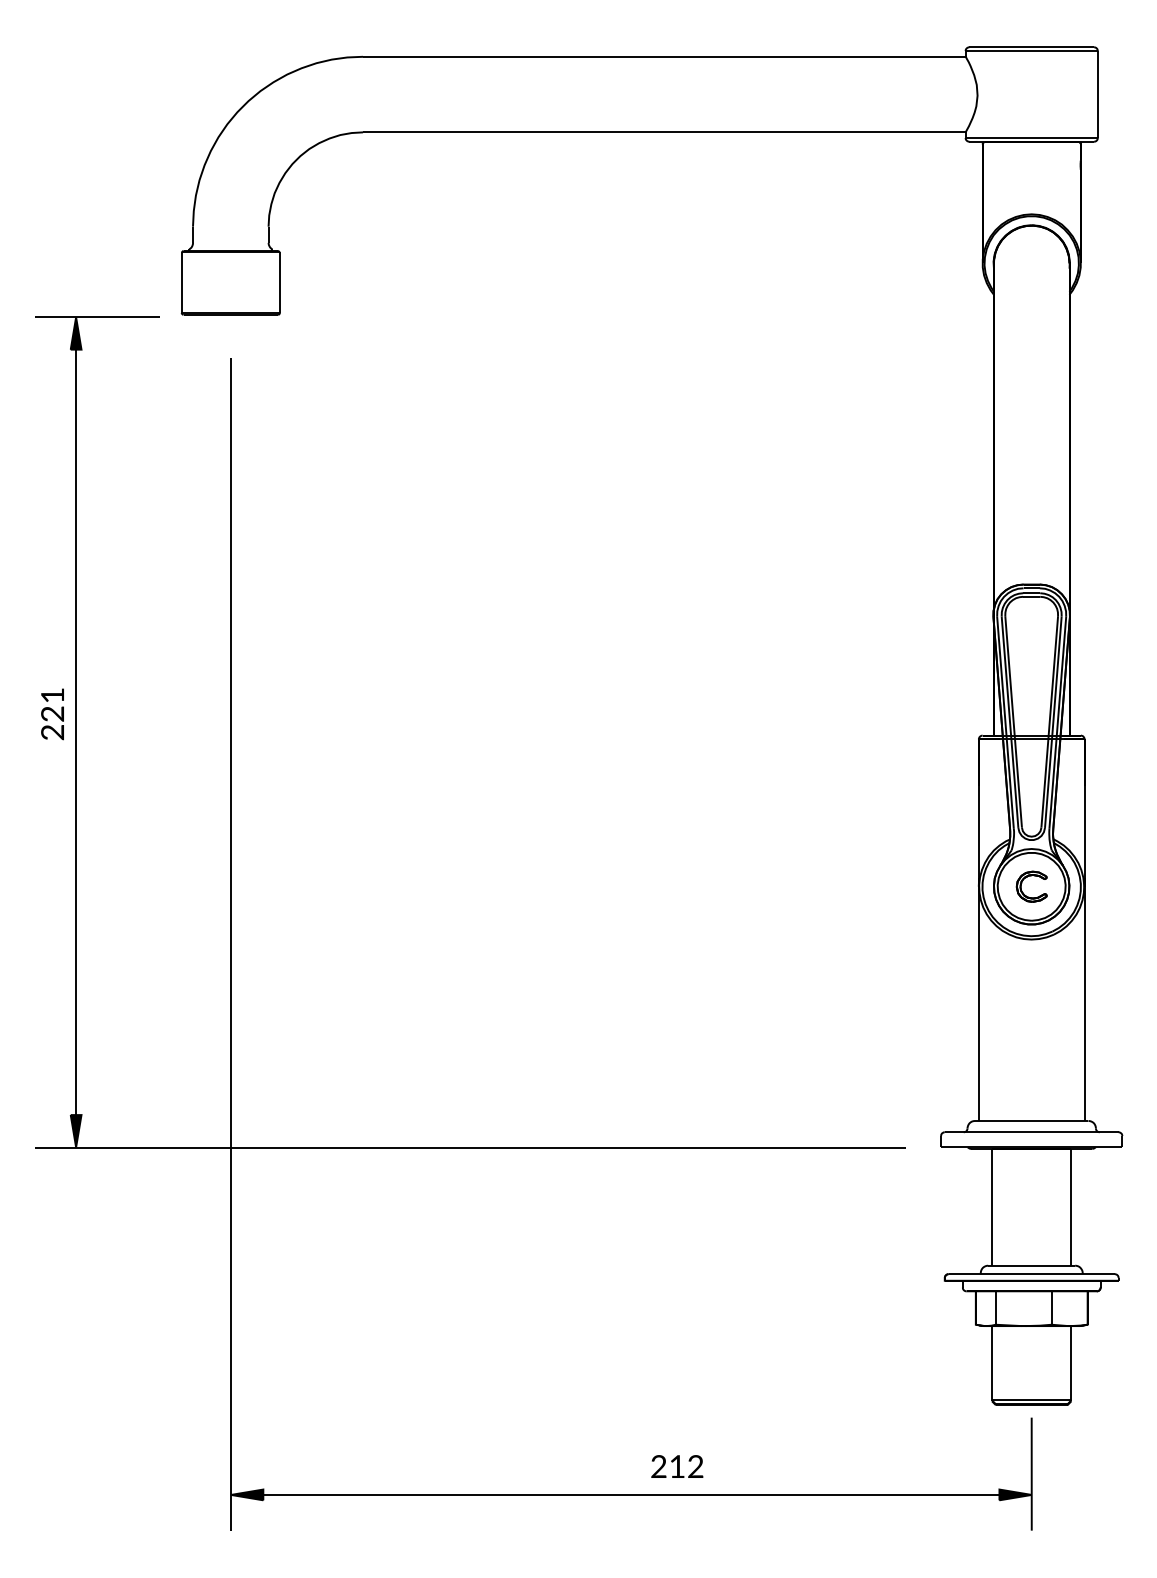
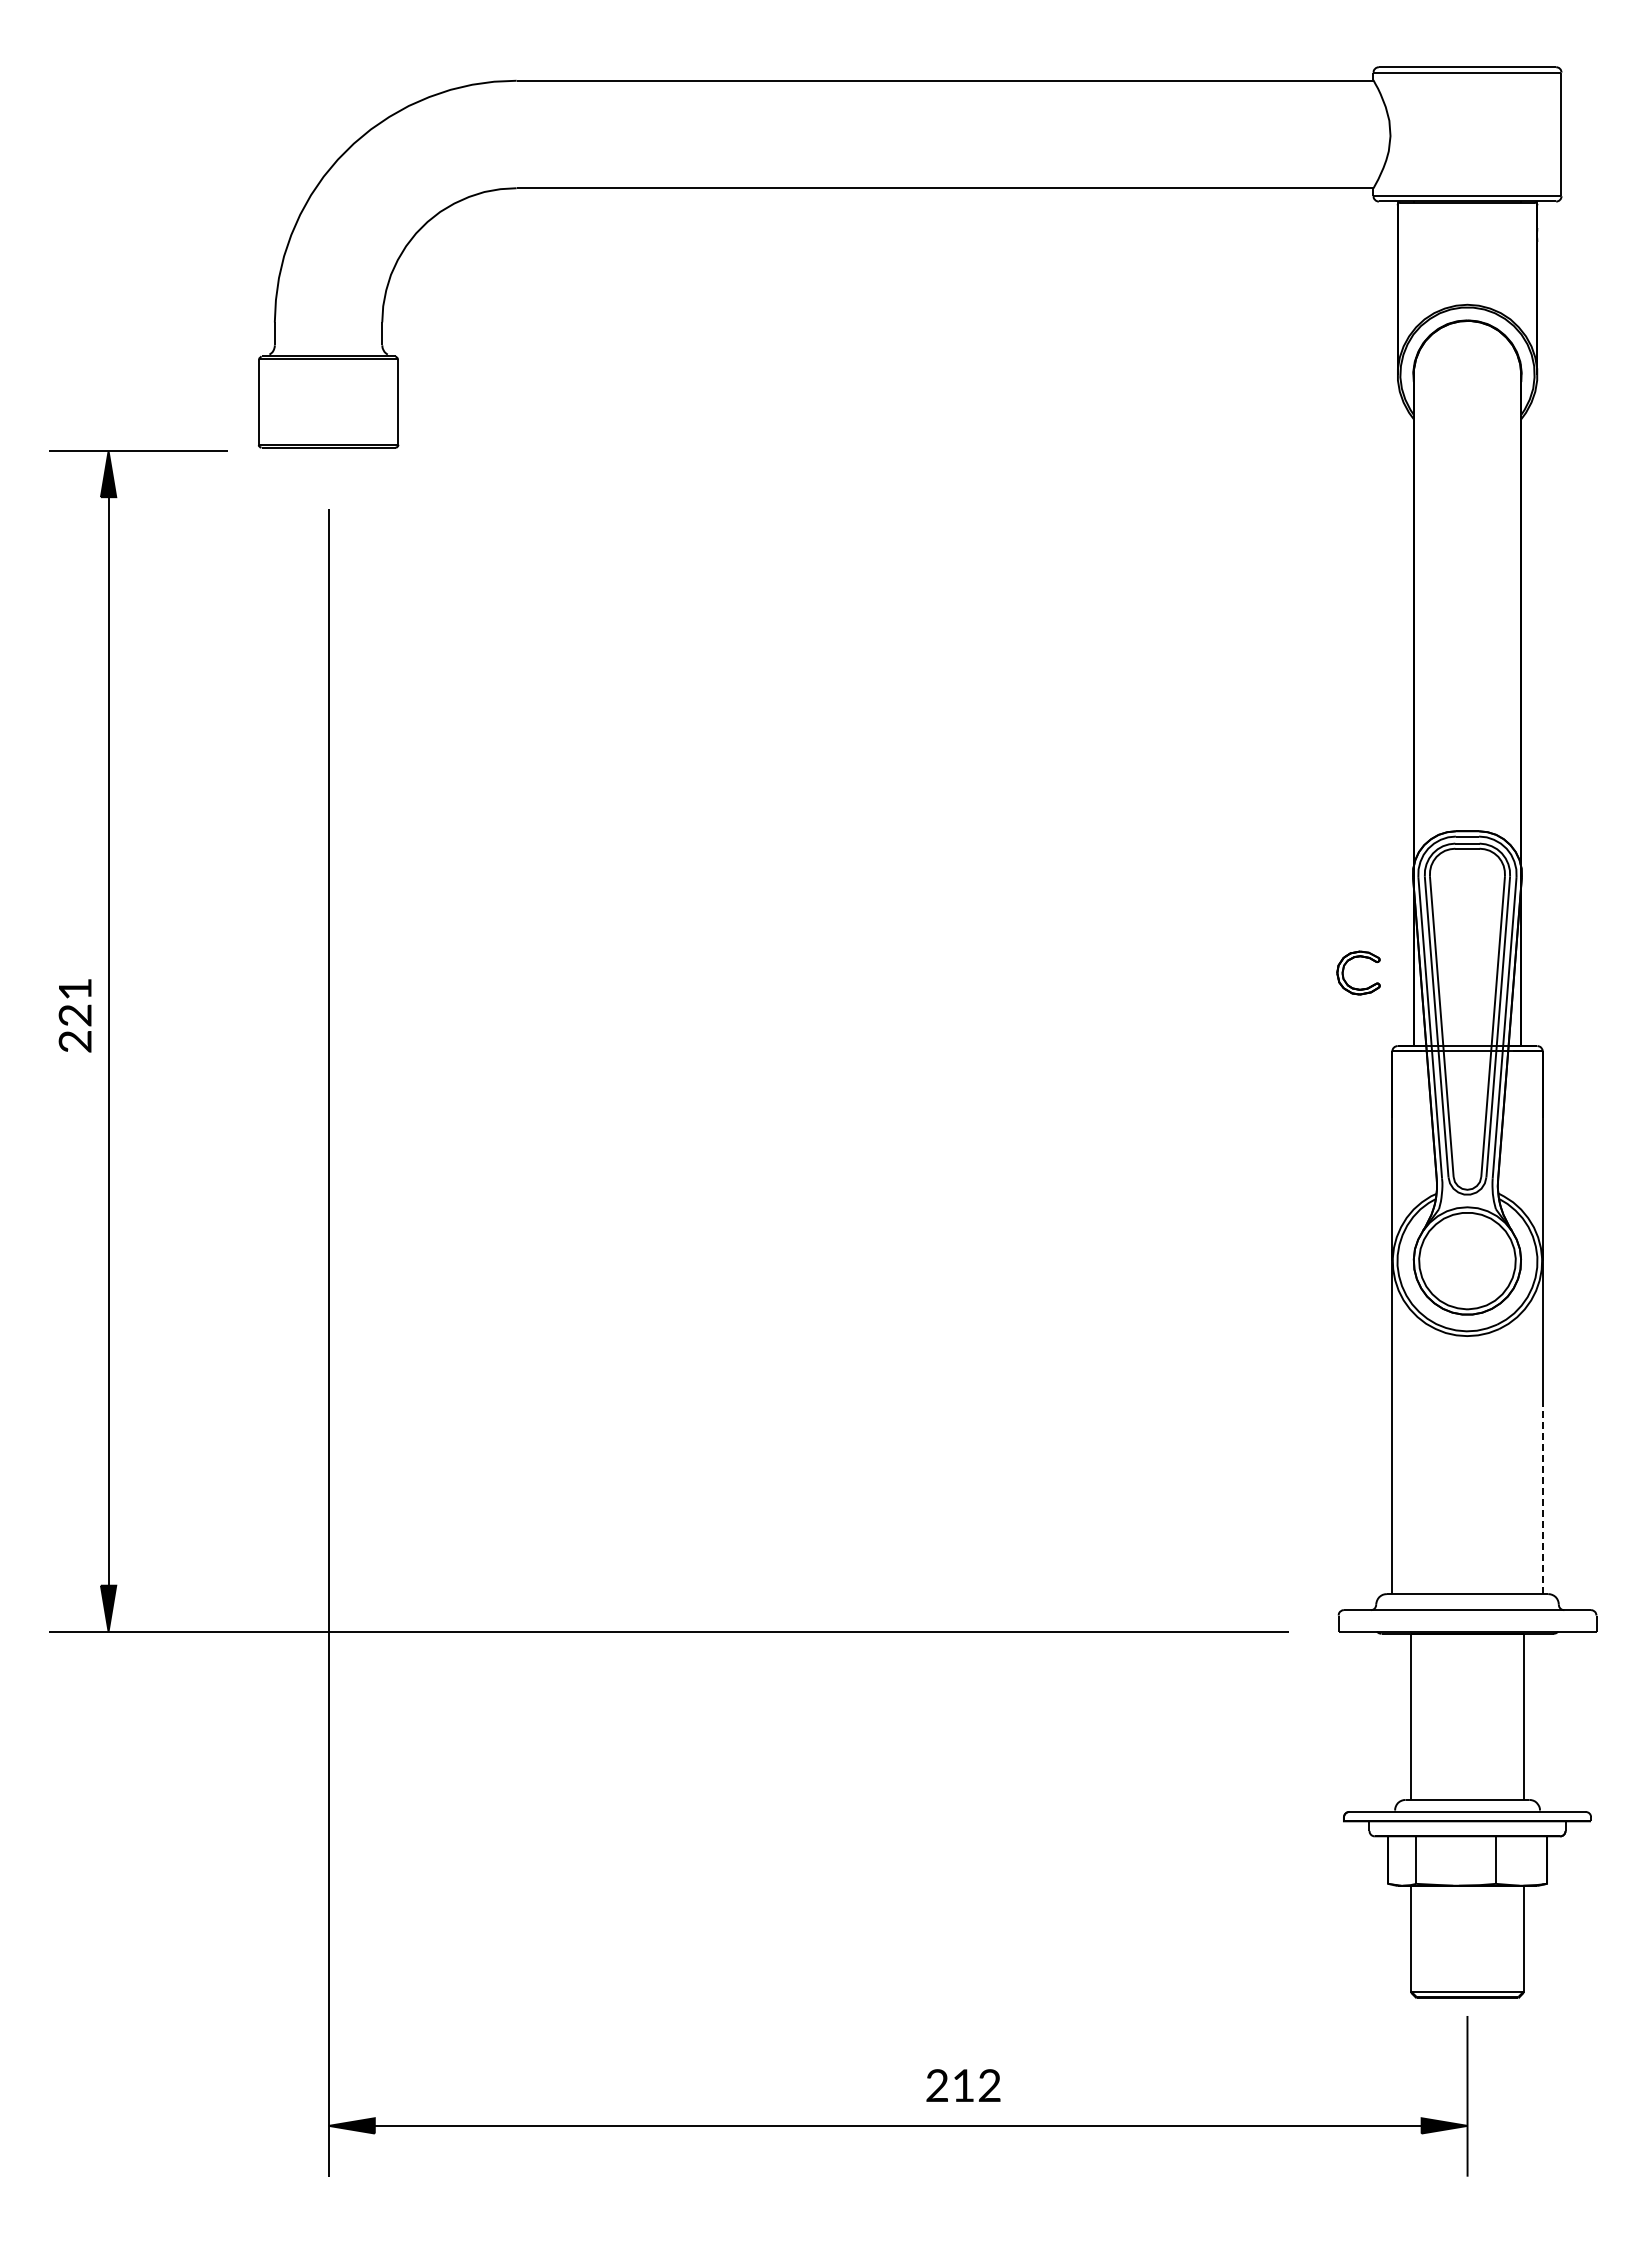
part: (1027, 877) -> (1352, 959), moved
line: (1084, 1053) -> (1542, 1498), solid -> dashed

